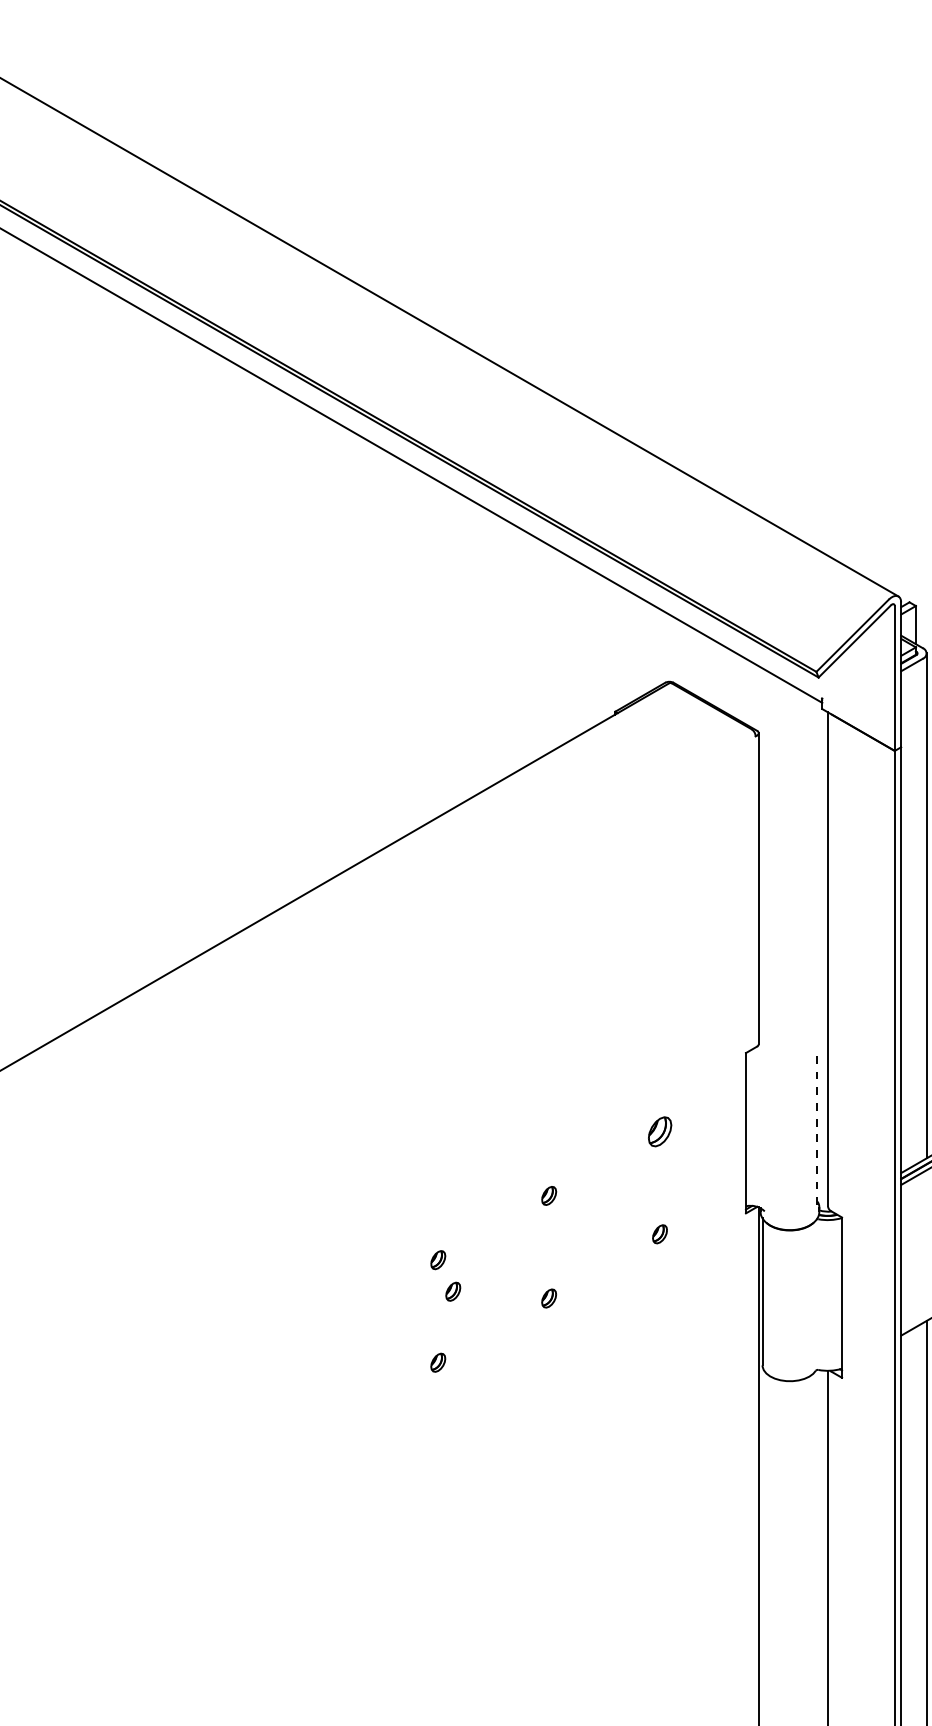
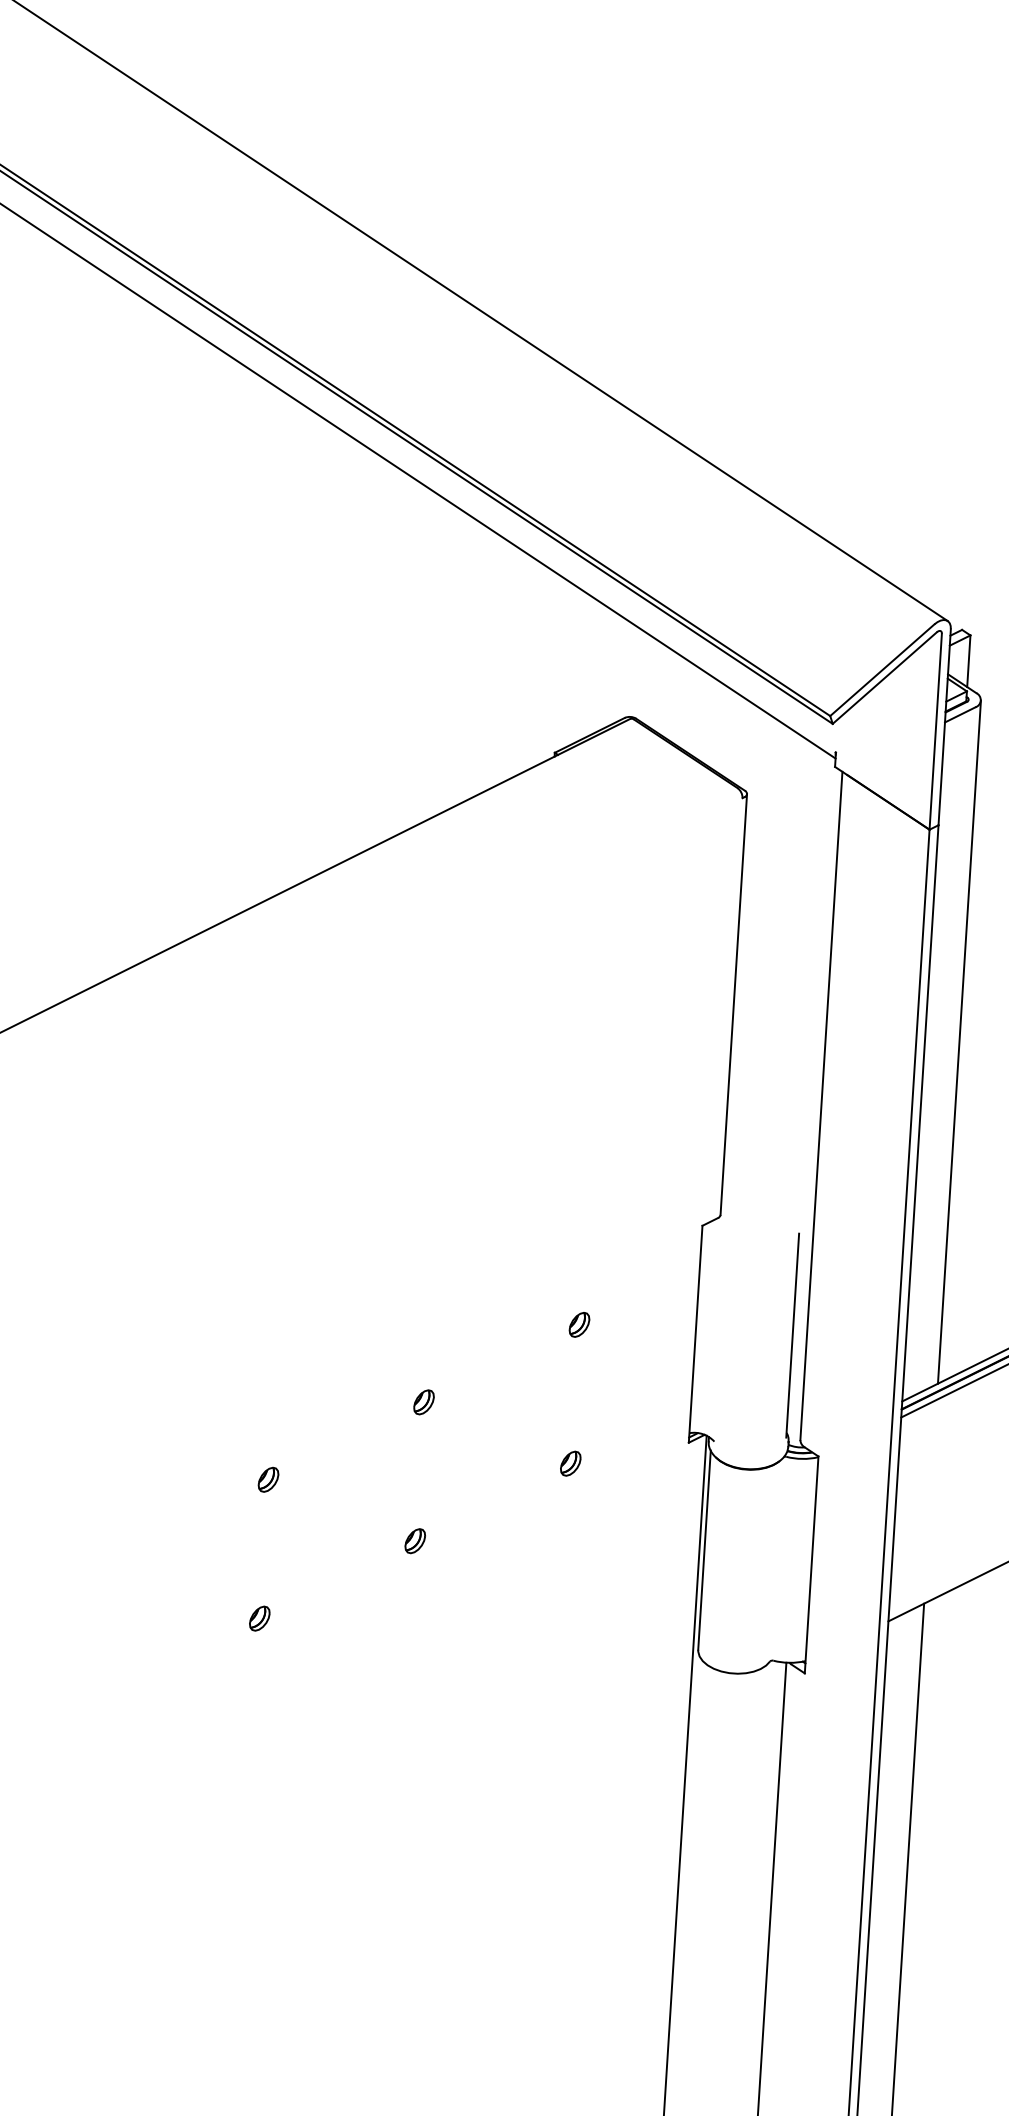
line: (817, 1129) -> (792, 1335), dashed -> solid
part: (659, 1131) -> (578, 1324), size x0.62
part: (453, 1291) -> (286, 1523), removed

